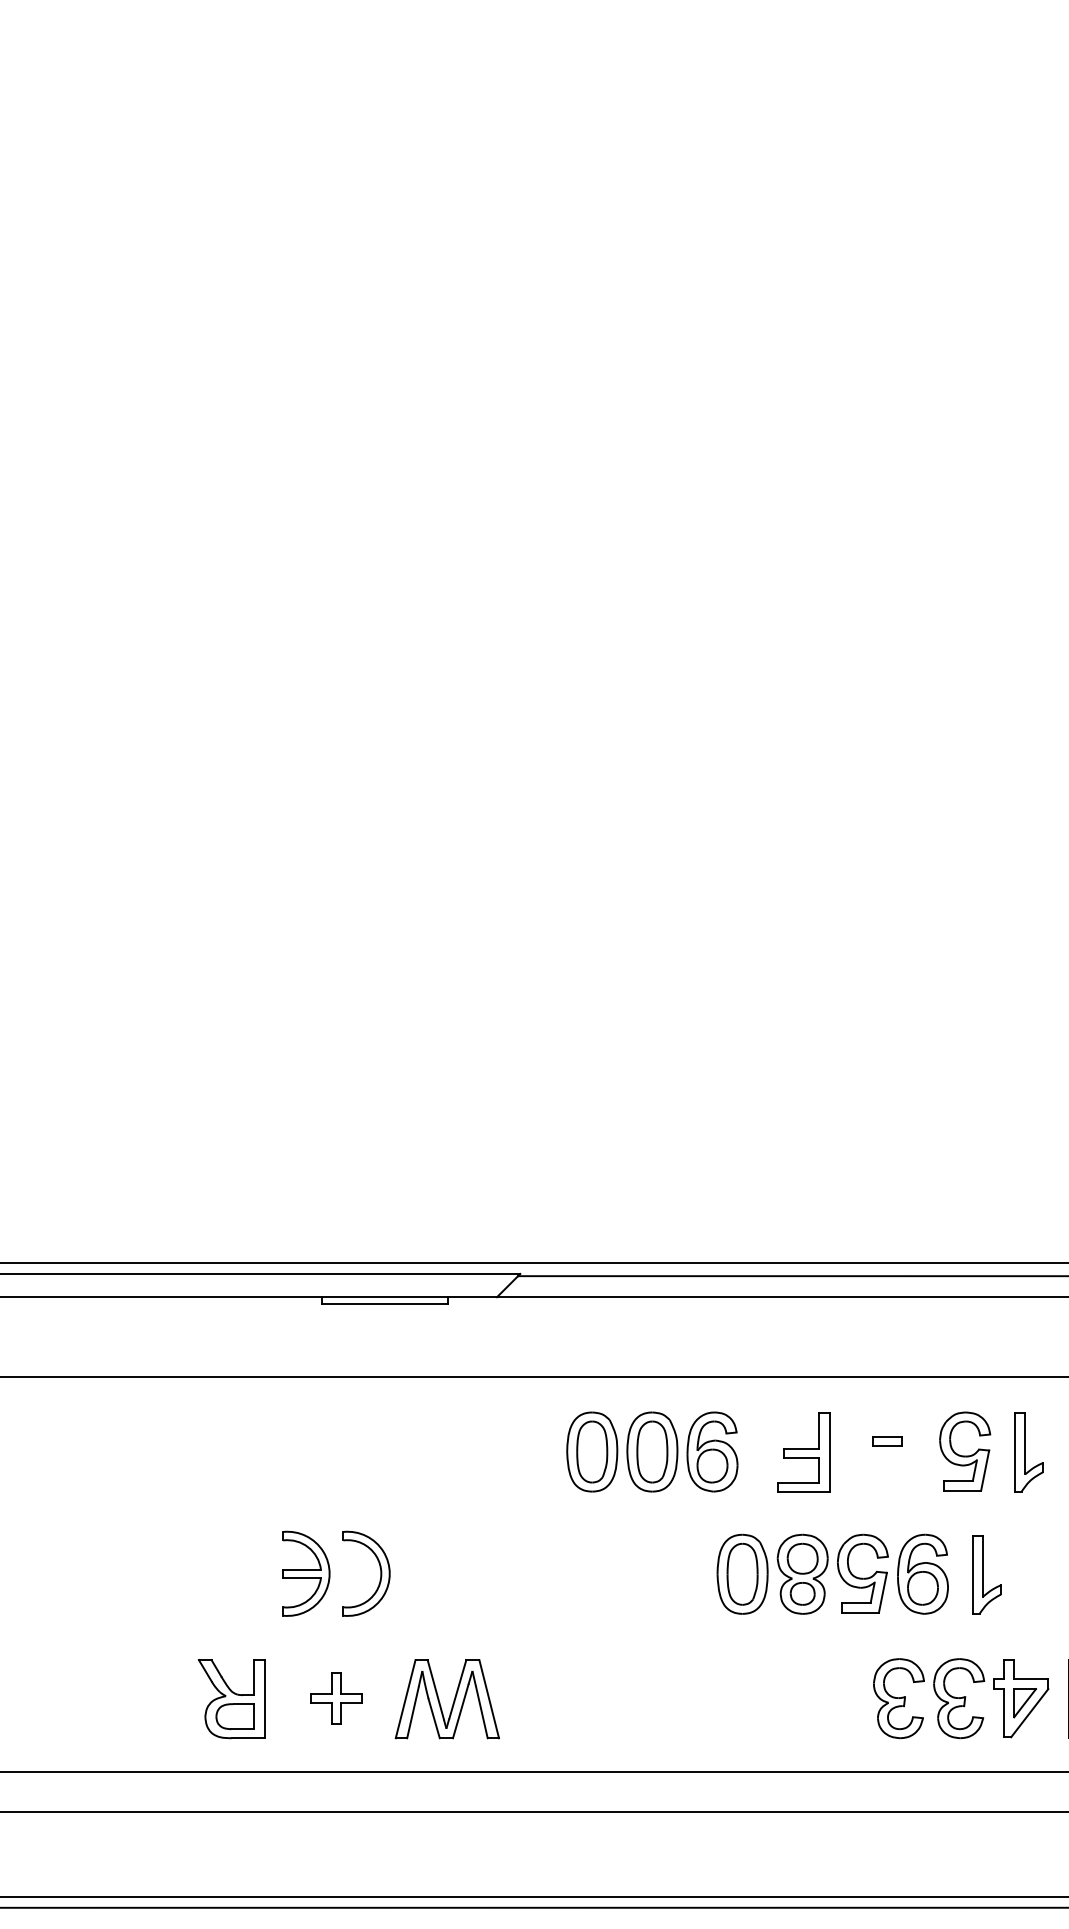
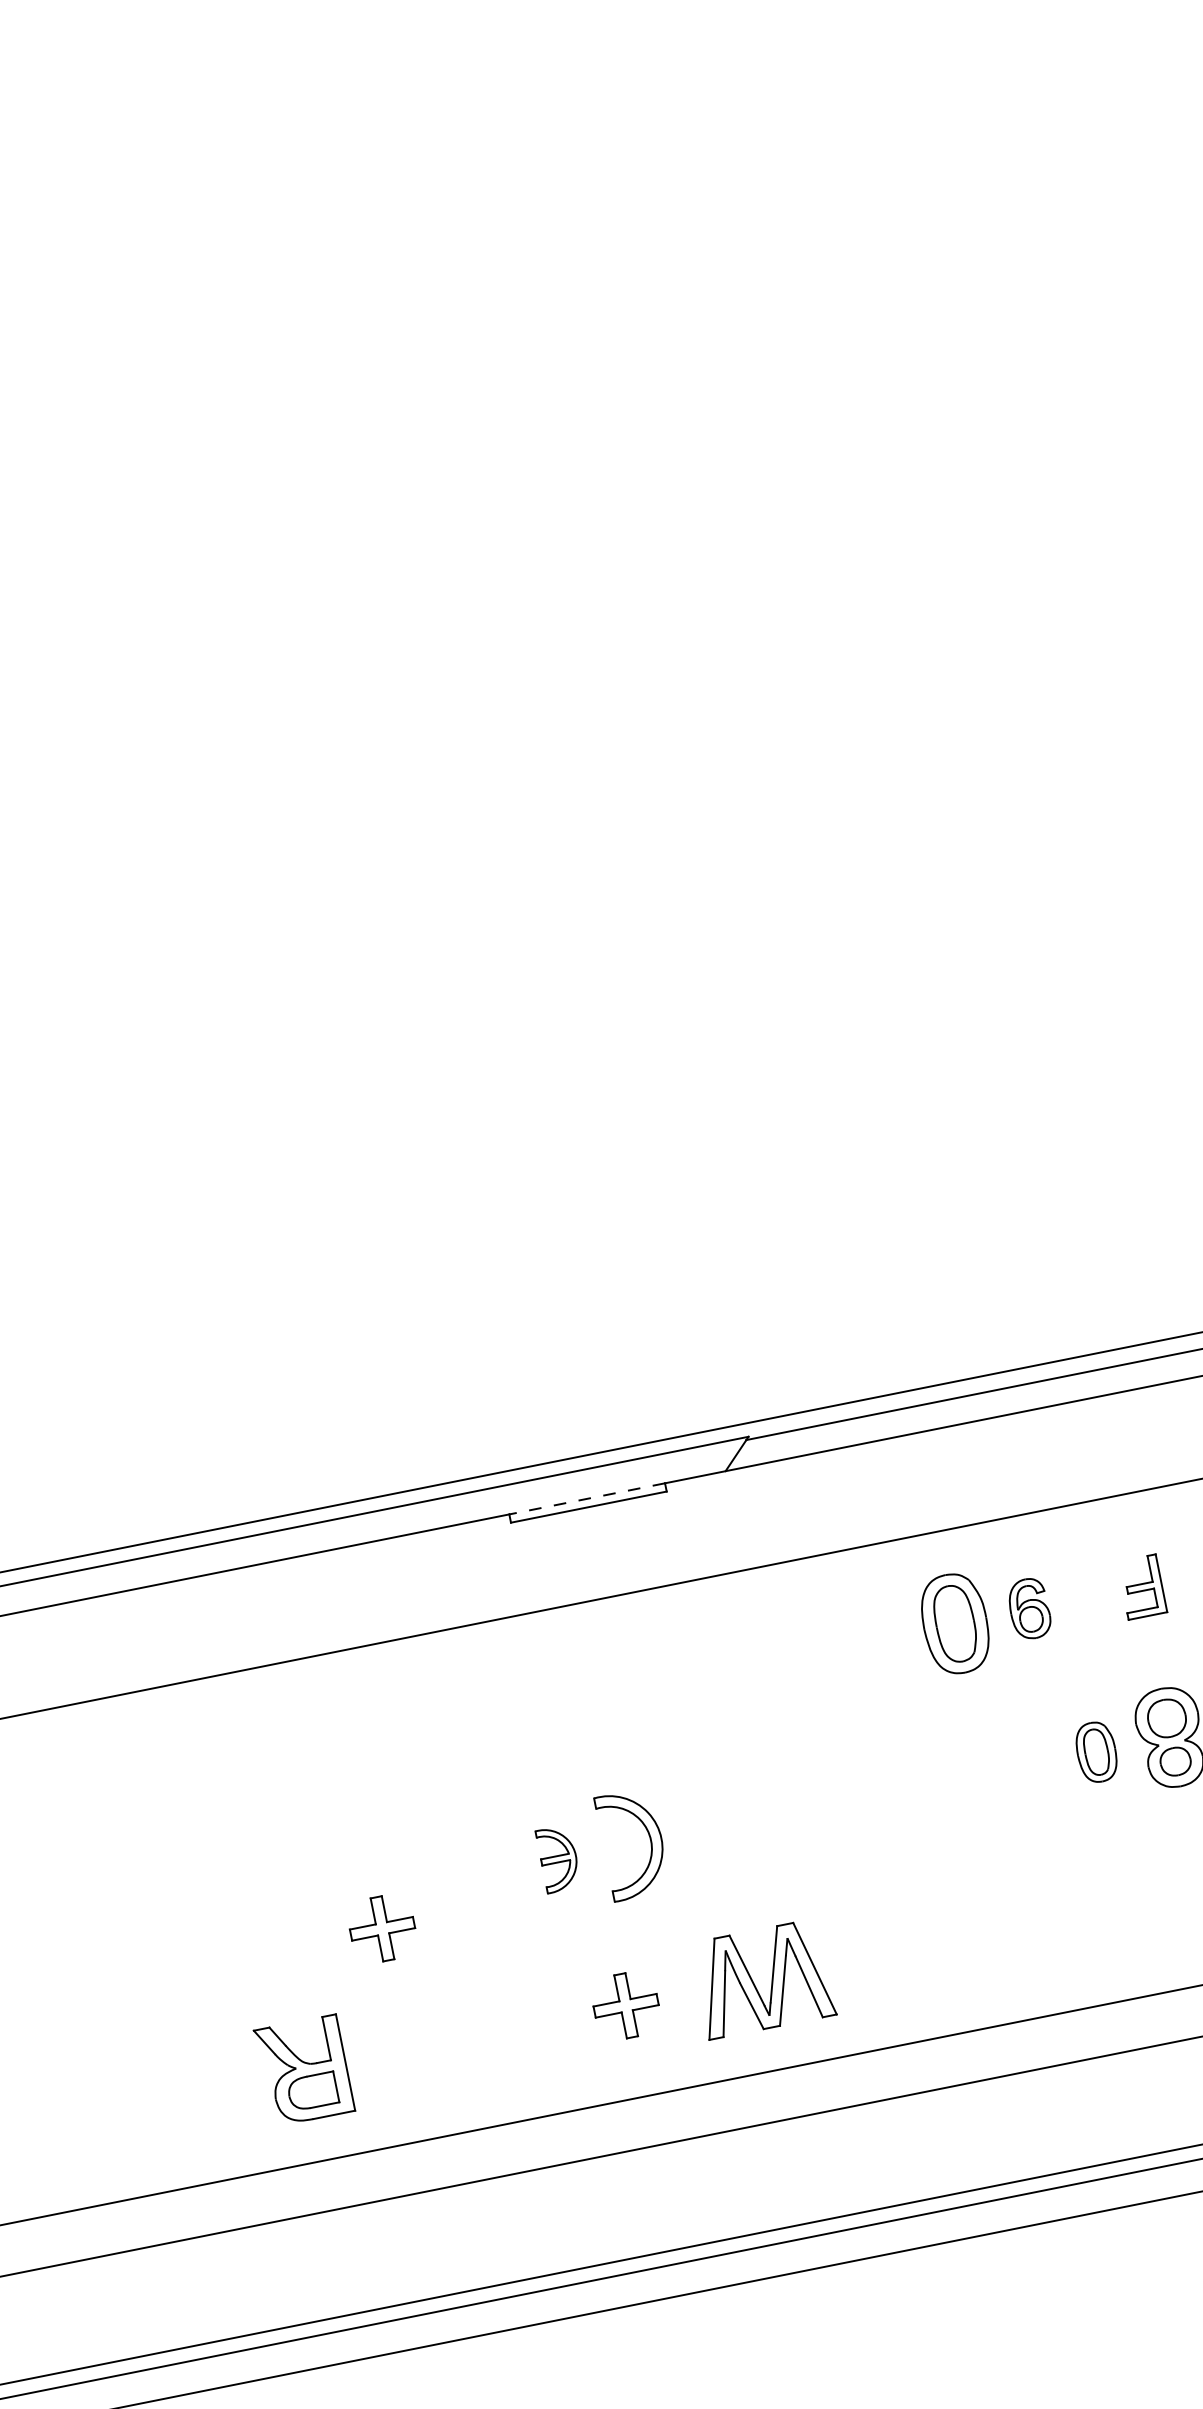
line: (384, 1297) -> (586, 1499), solid -> dashed
part: (592, 1451) -> (881, 1637), removed
part: (712, 1451) -> (1029, 1608), size x0.6
part: (803, 1452) -> (1141, 1587), size x0.6
part: (306, 1573) -> (558, 1858), size x0.6
part: (742, 1573) -> (1096, 1751), size x0.6
part: (158, 1600) -> (382, 1928), added
part: (231, 1699) -> (303, 2071), moved

